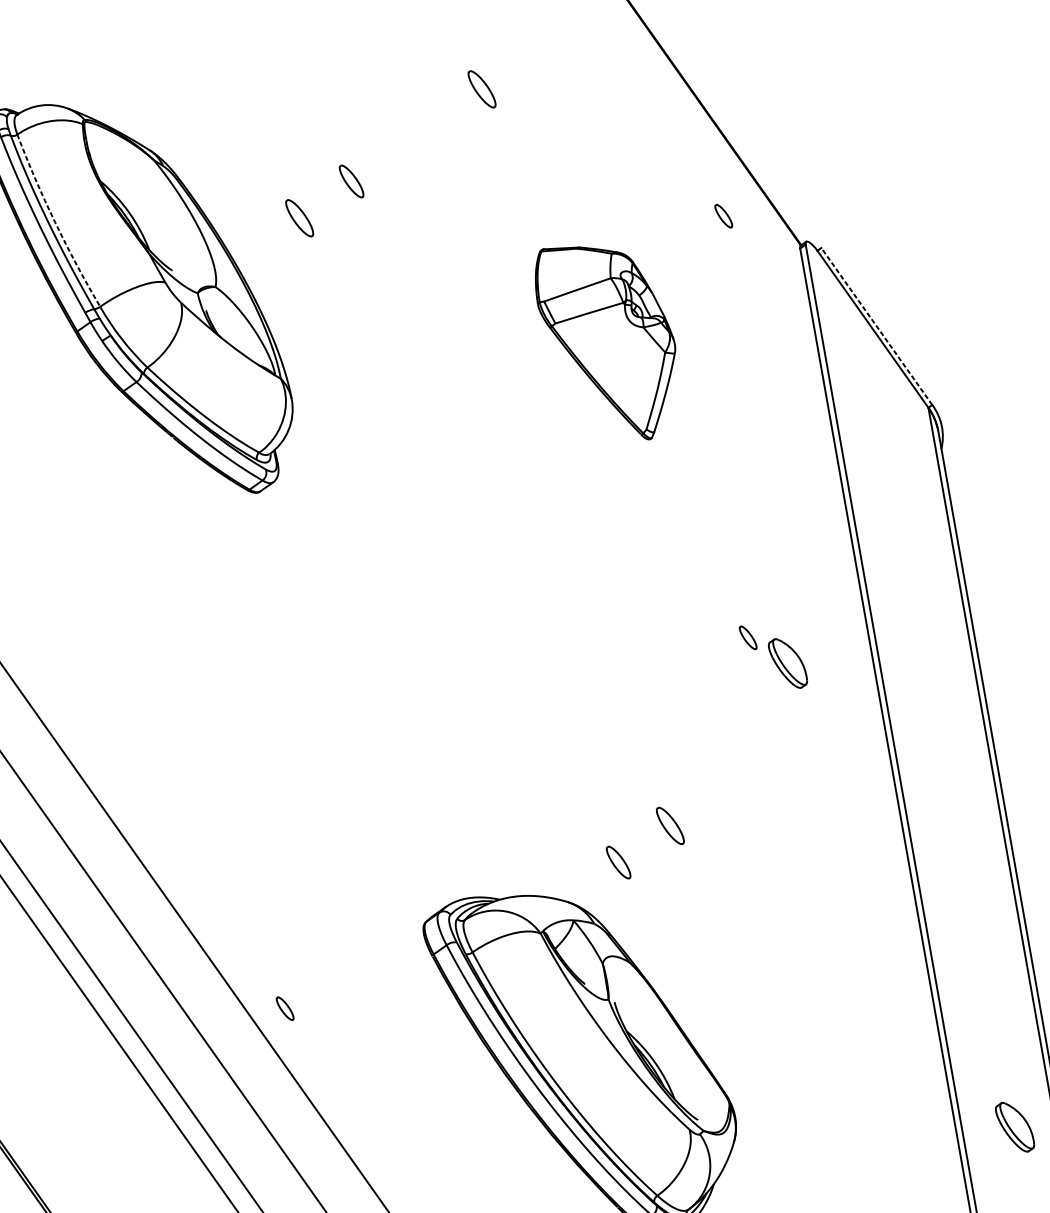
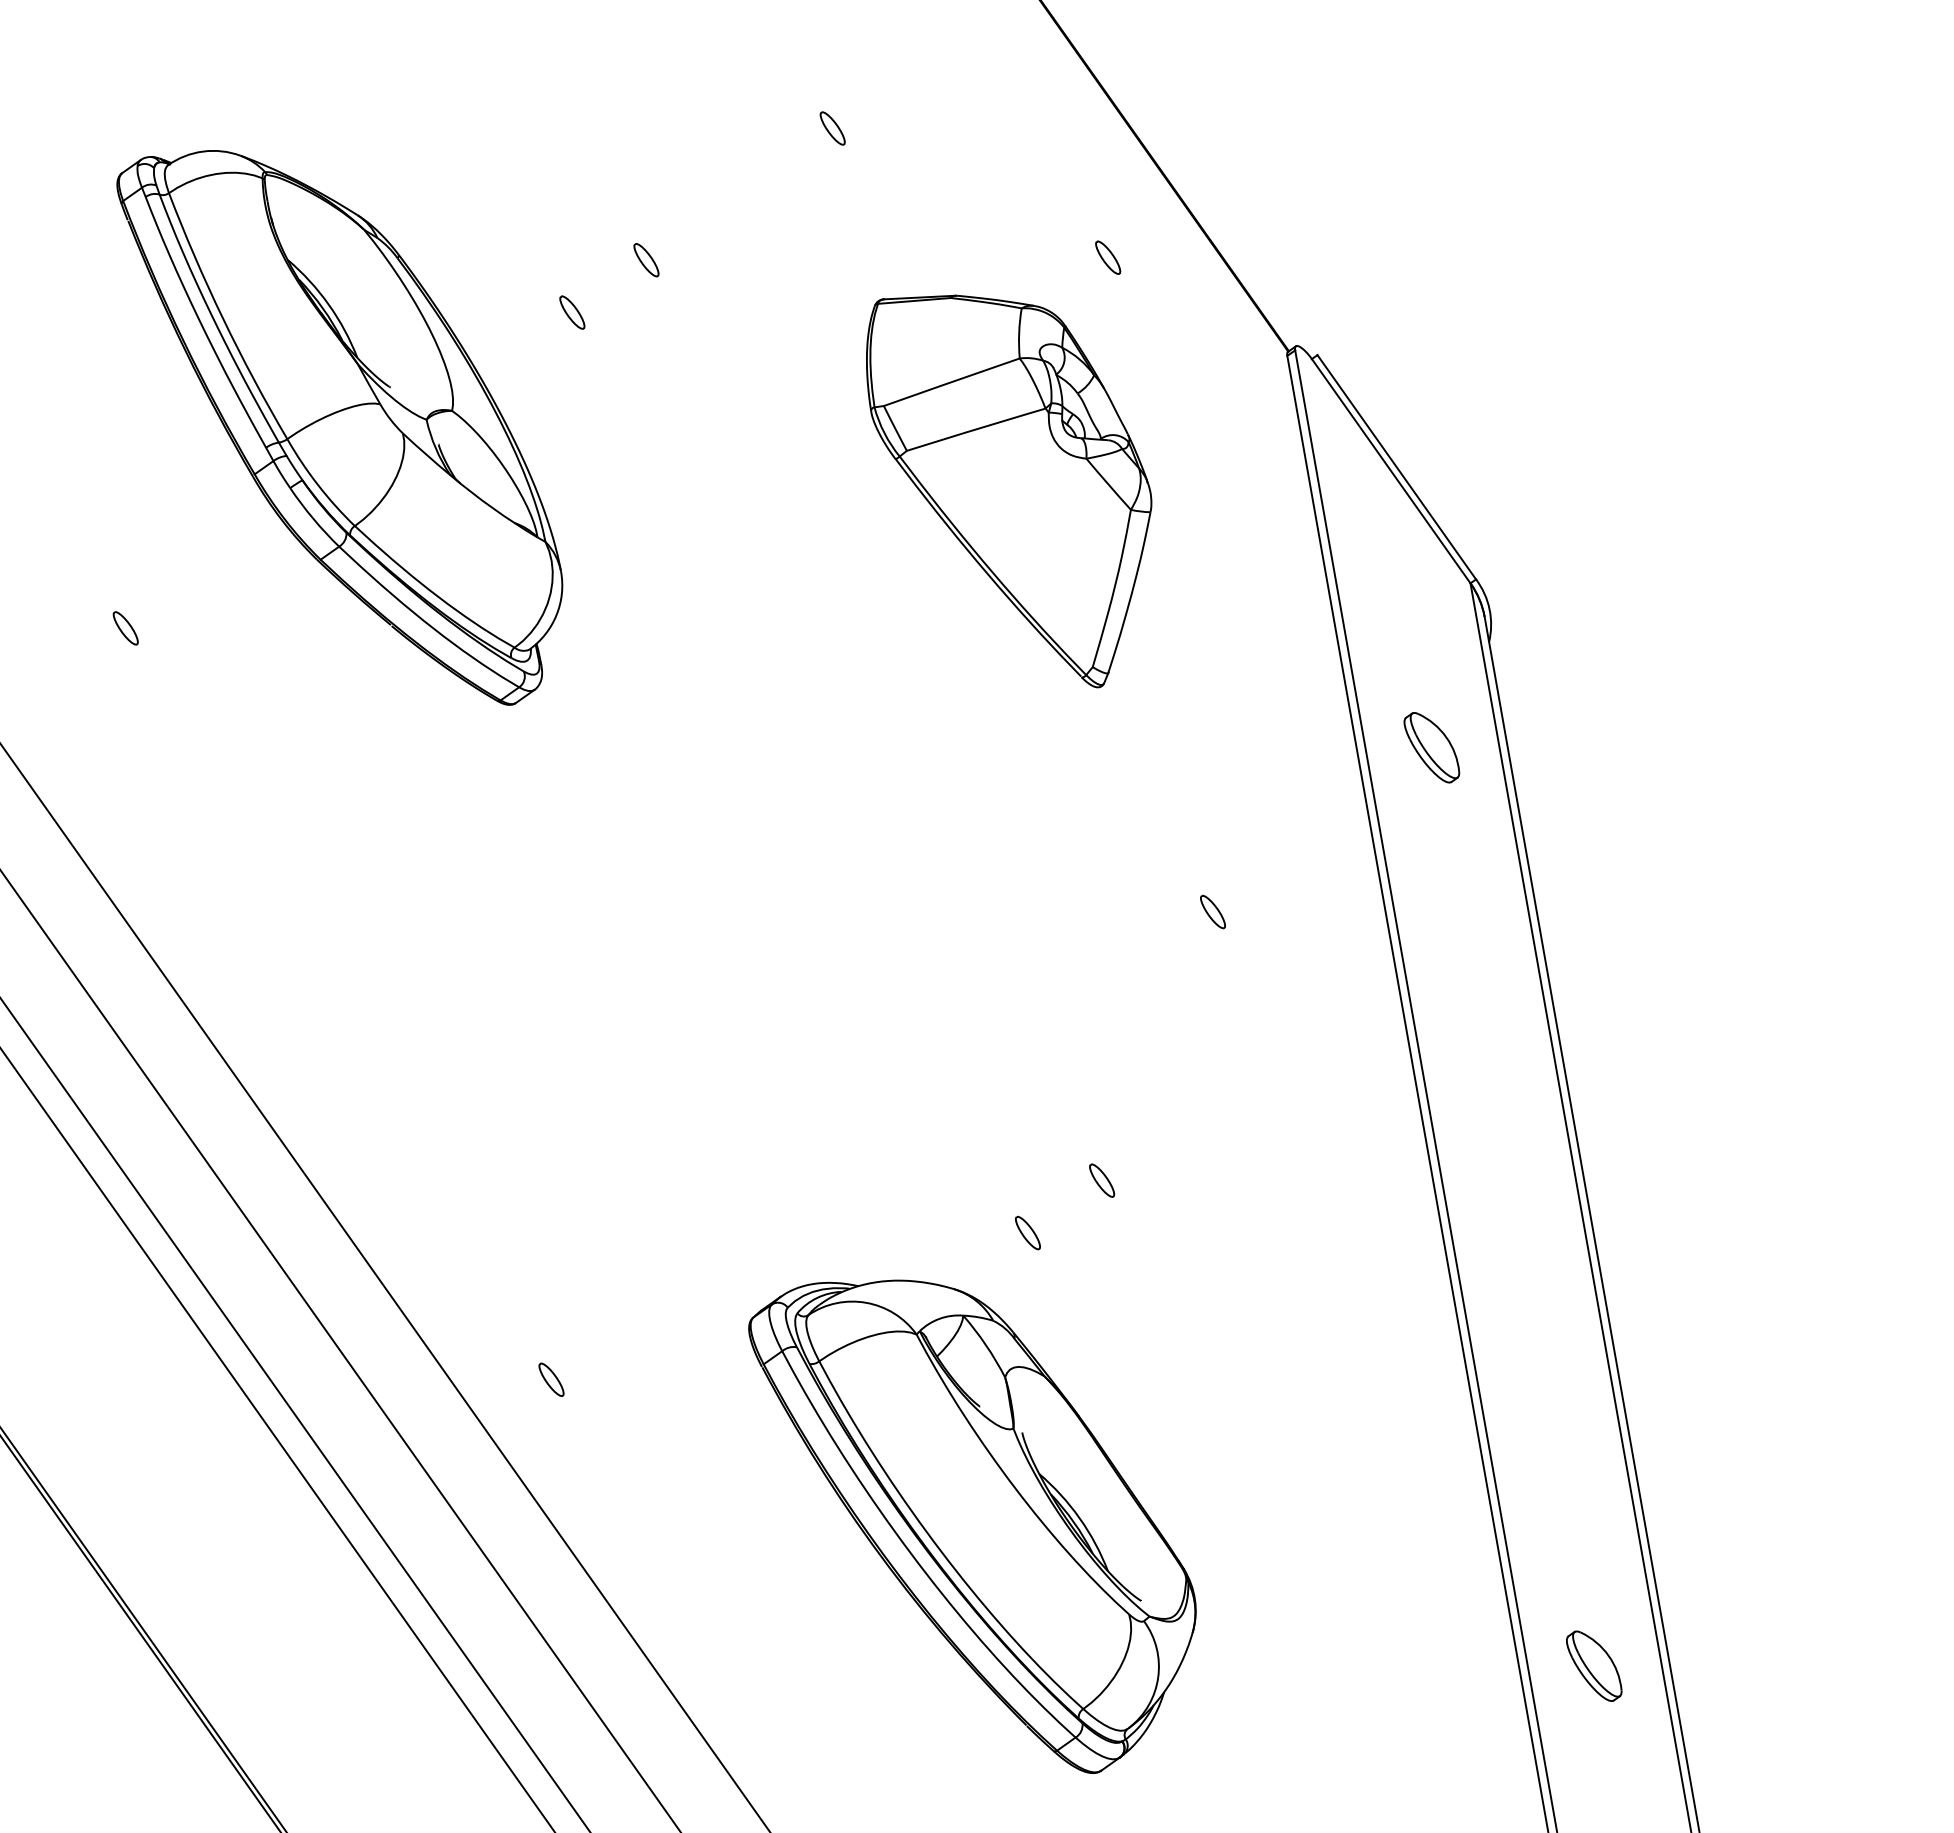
part: (481, 89) -> (832, 128), size x0.62
part: (351, 181) -> (646, 260), size x0.71
part: (724, 216) -> (1108, 257), moved
part: (299, 218) -> (572, 312), size x0.62
arc: (55, 222) -> (223, 318), dashed -> solid
line: (876, 325) -> (1396, 466), dashed -> solid
part: (605, 343) -> (1009, 491), size x1.43
part: (787, 663) -> (1431, 747), moved
part: (670, 825) -> (1102, 1180), size x0.62
part: (618, 862) -> (1027, 1232), size x0.71
part: (285, 1008) -> (551, 1379), moved
part: (1015, 1126) -> (1594, 1665), moved

